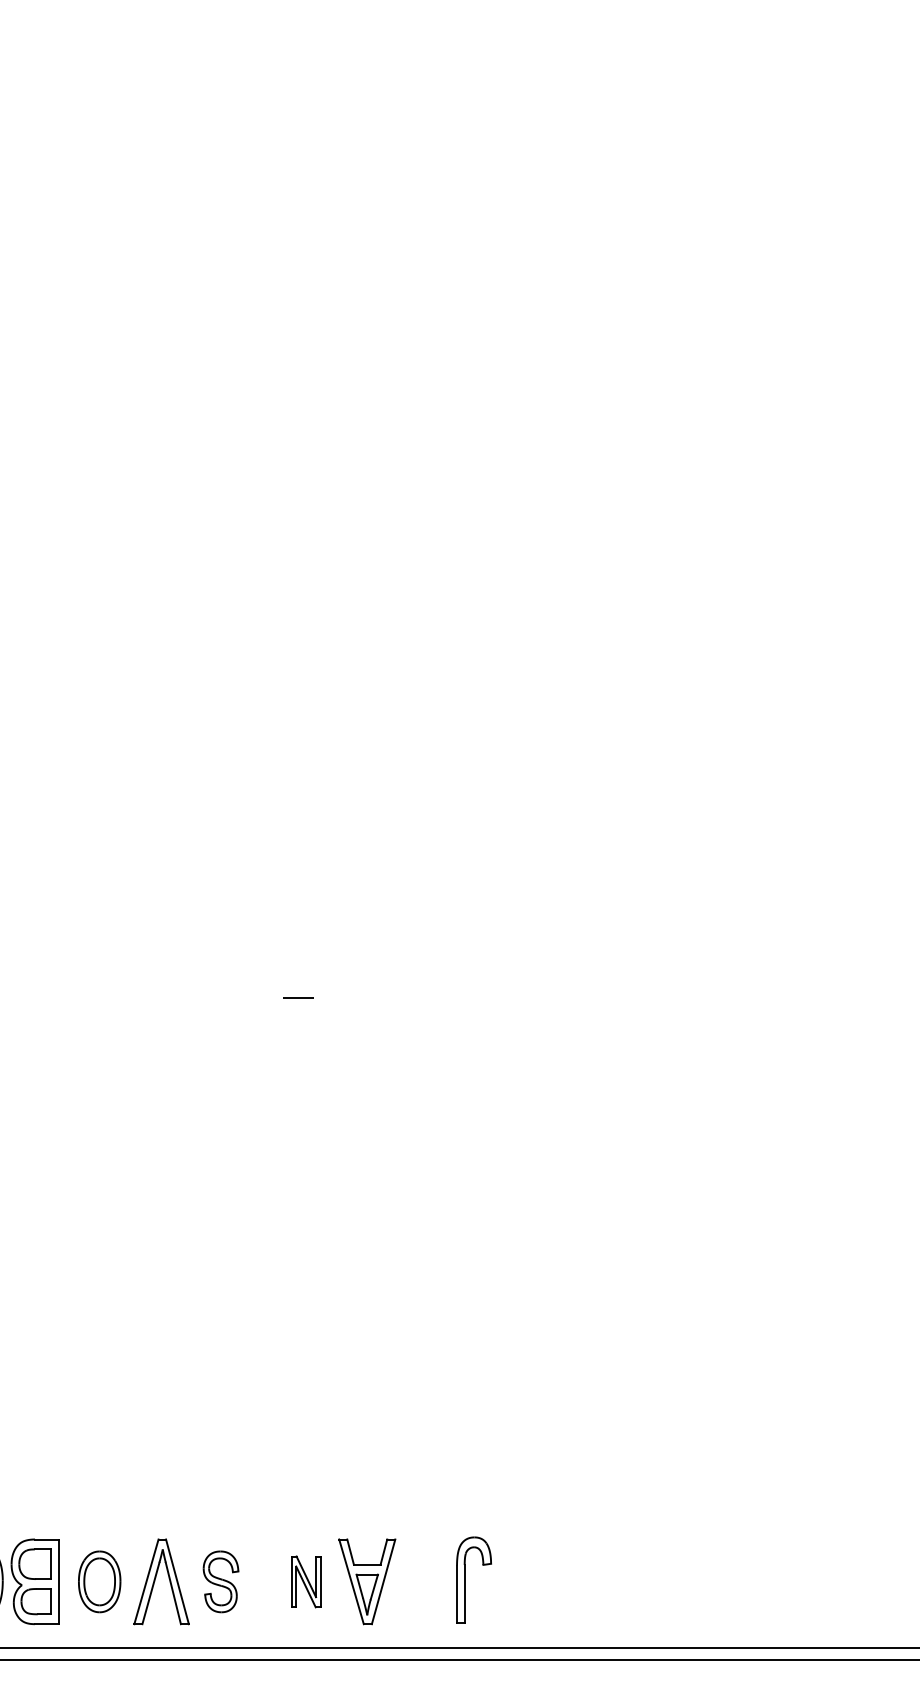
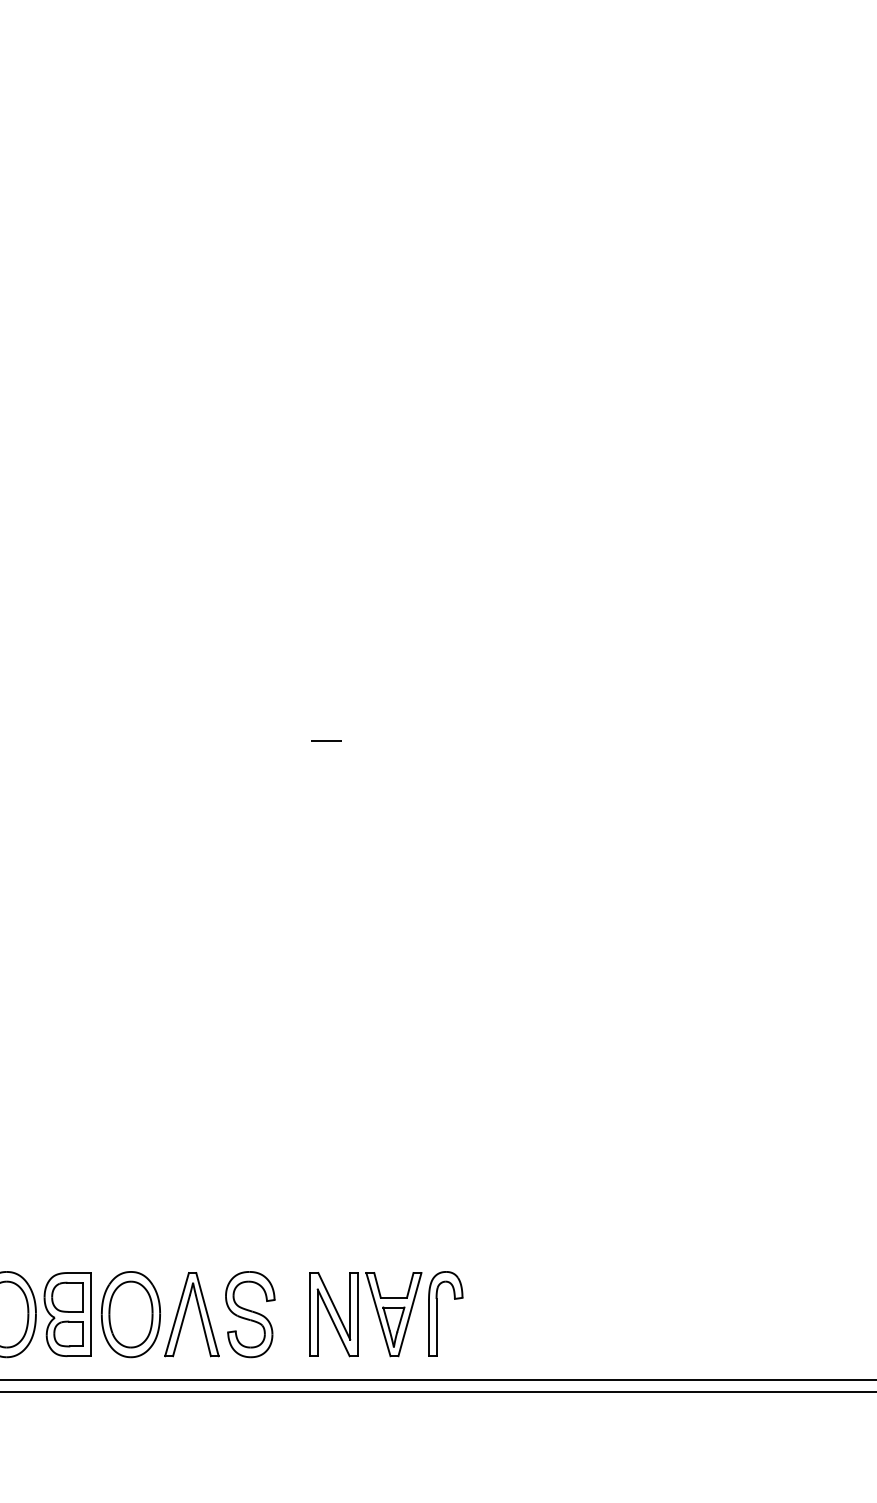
part: (465, 1579) -> (437, 1313), moved
part: (99, 1581) -> (130, 1314), size x1.43
part: (220, 1581) -> (249, 1314), size x1.43
part: (305, 1581) -> (333, 1314), size x1.67

